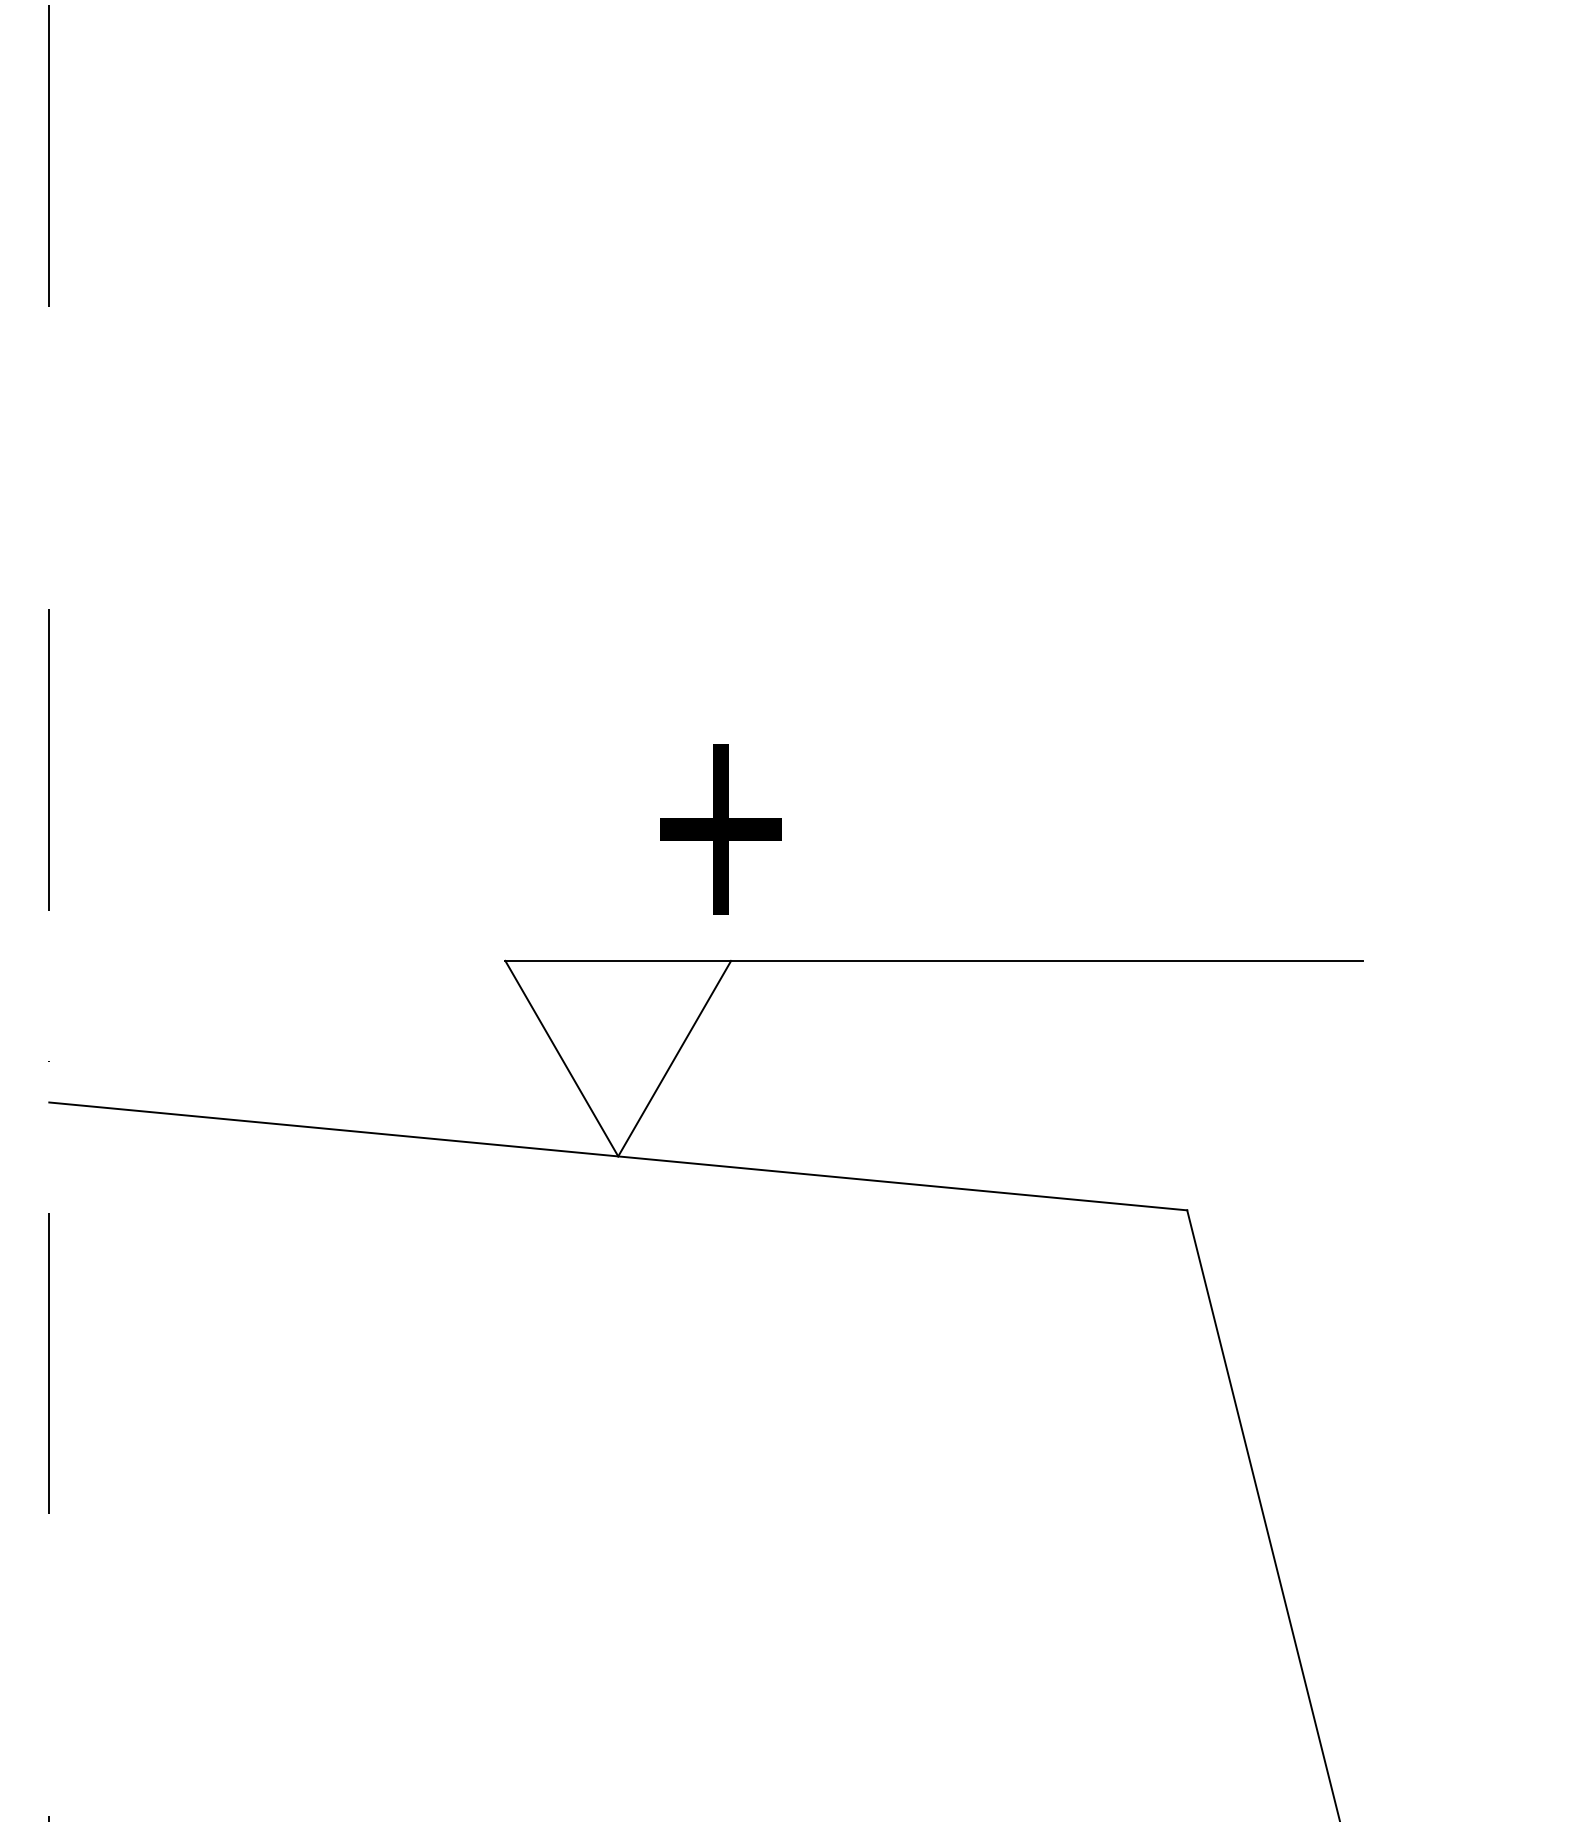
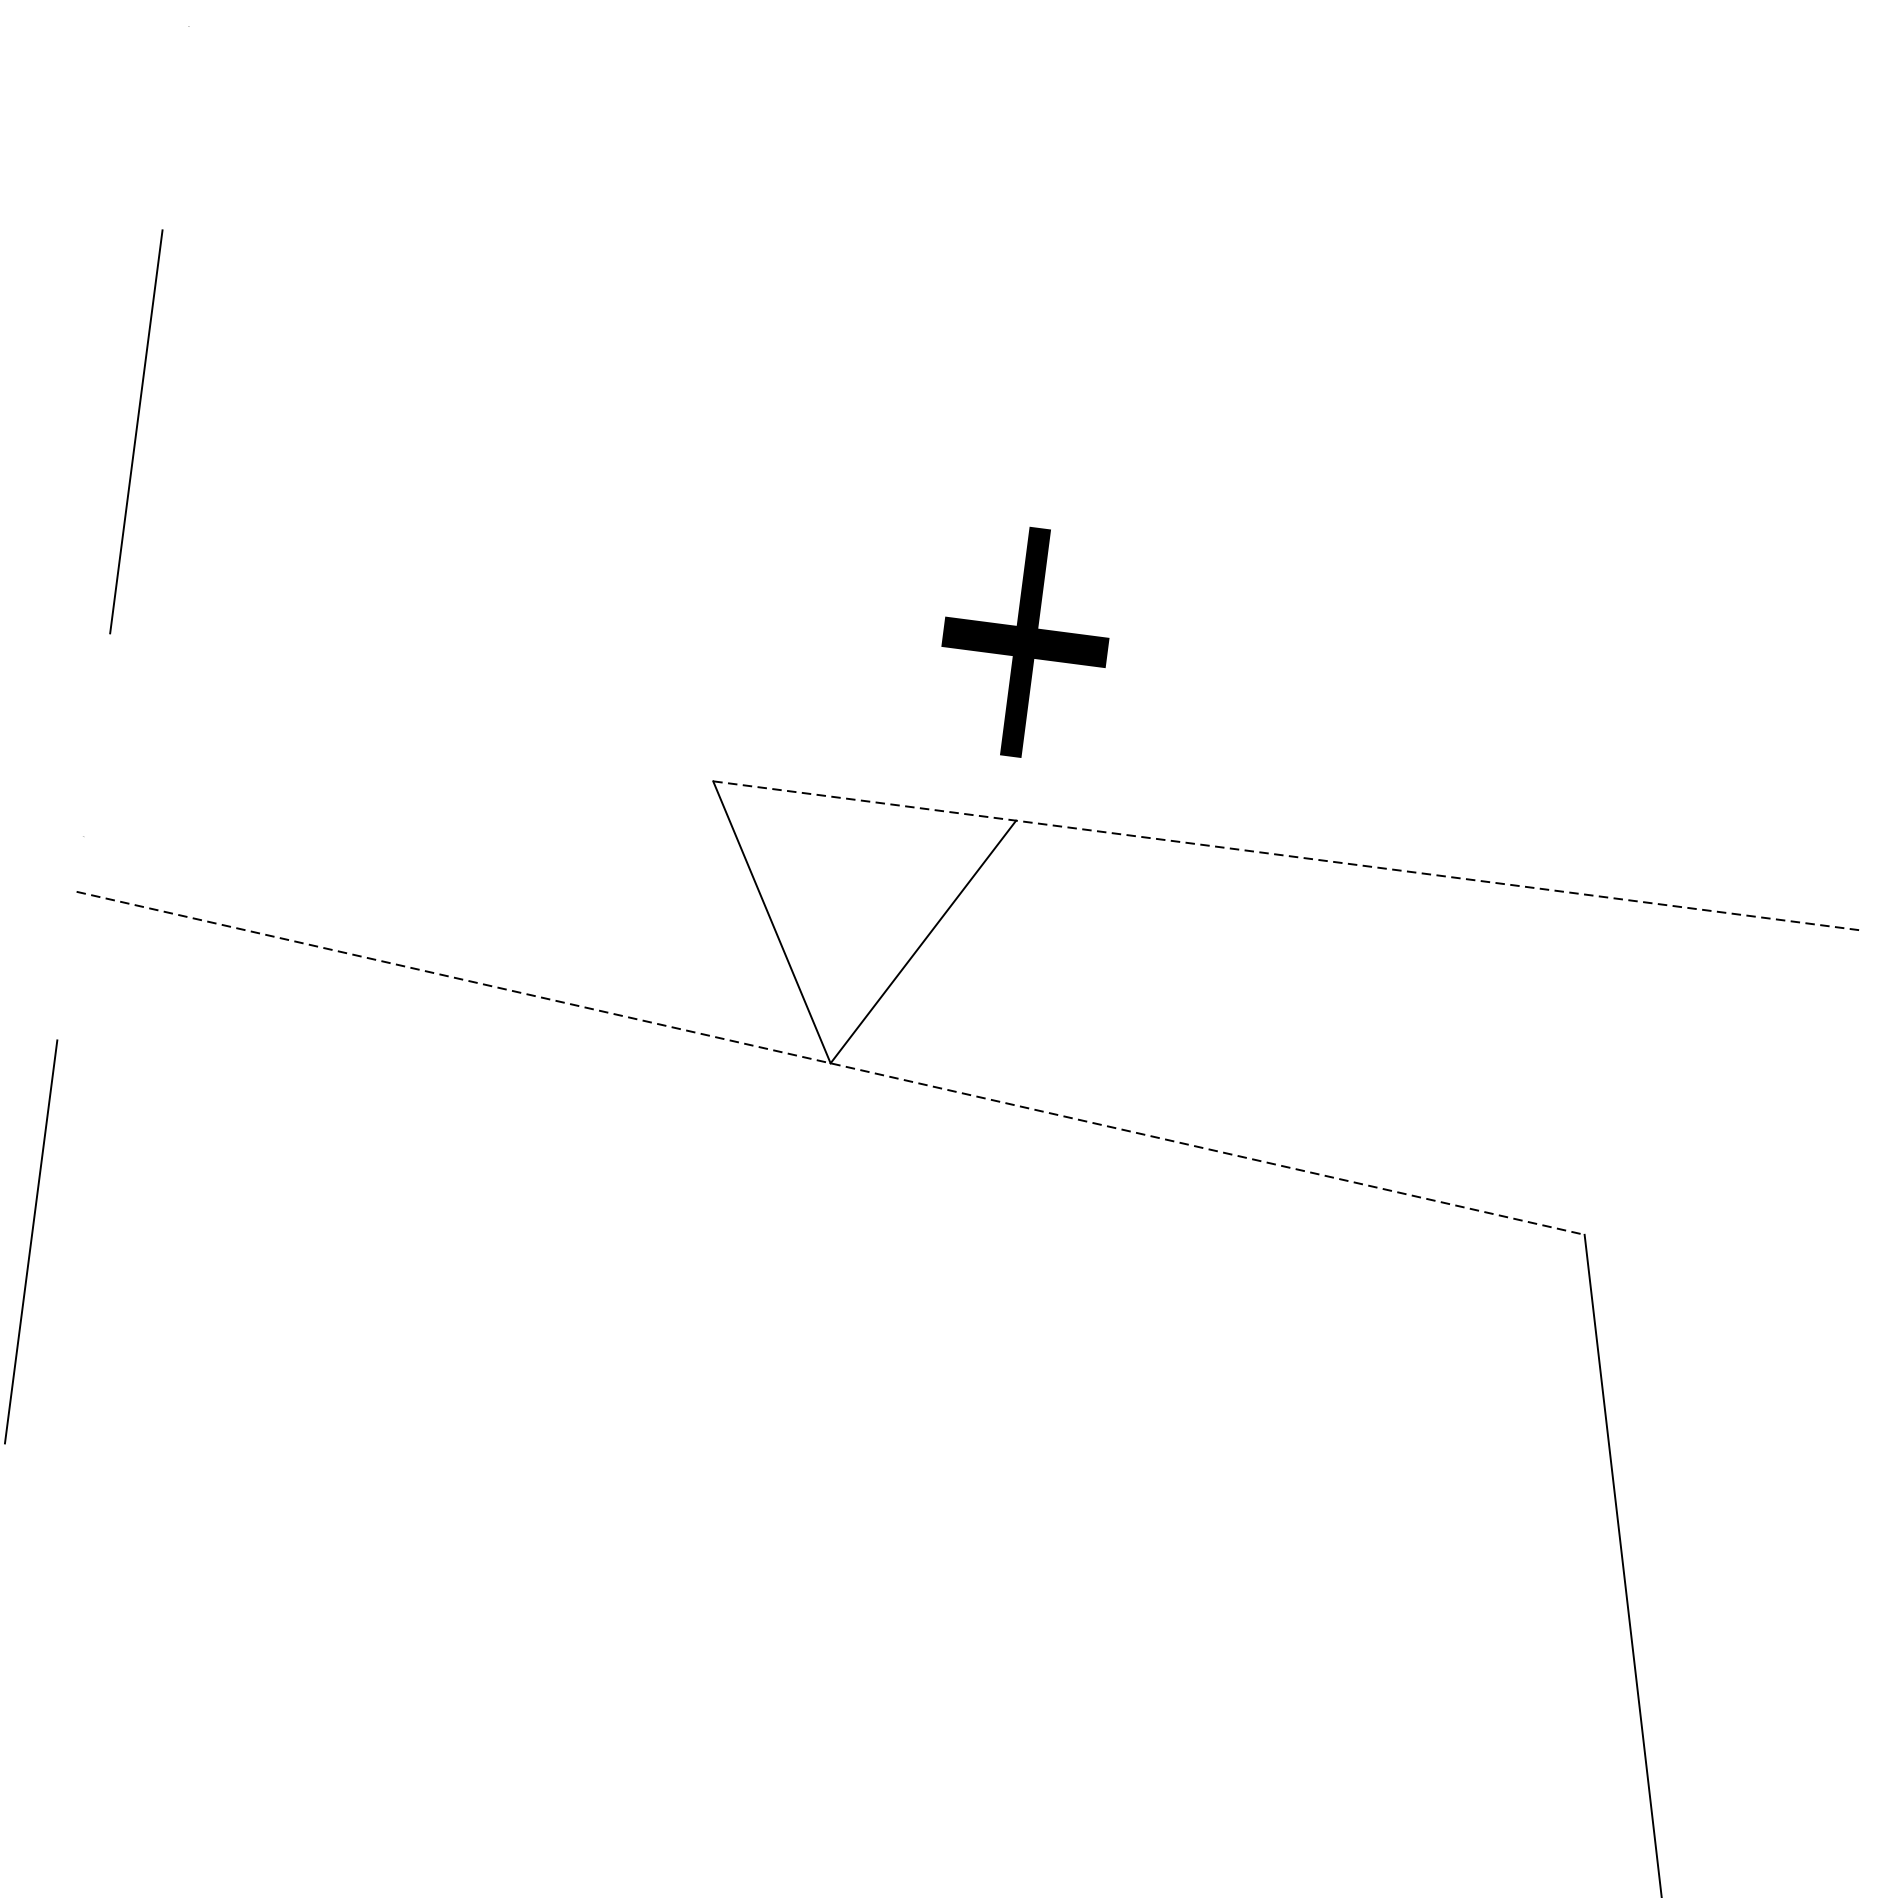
line: (934, 960) -> (1289, 855), solid -> dashed
line: (618, 1156) -> (830, 1063), solid -> dashed

